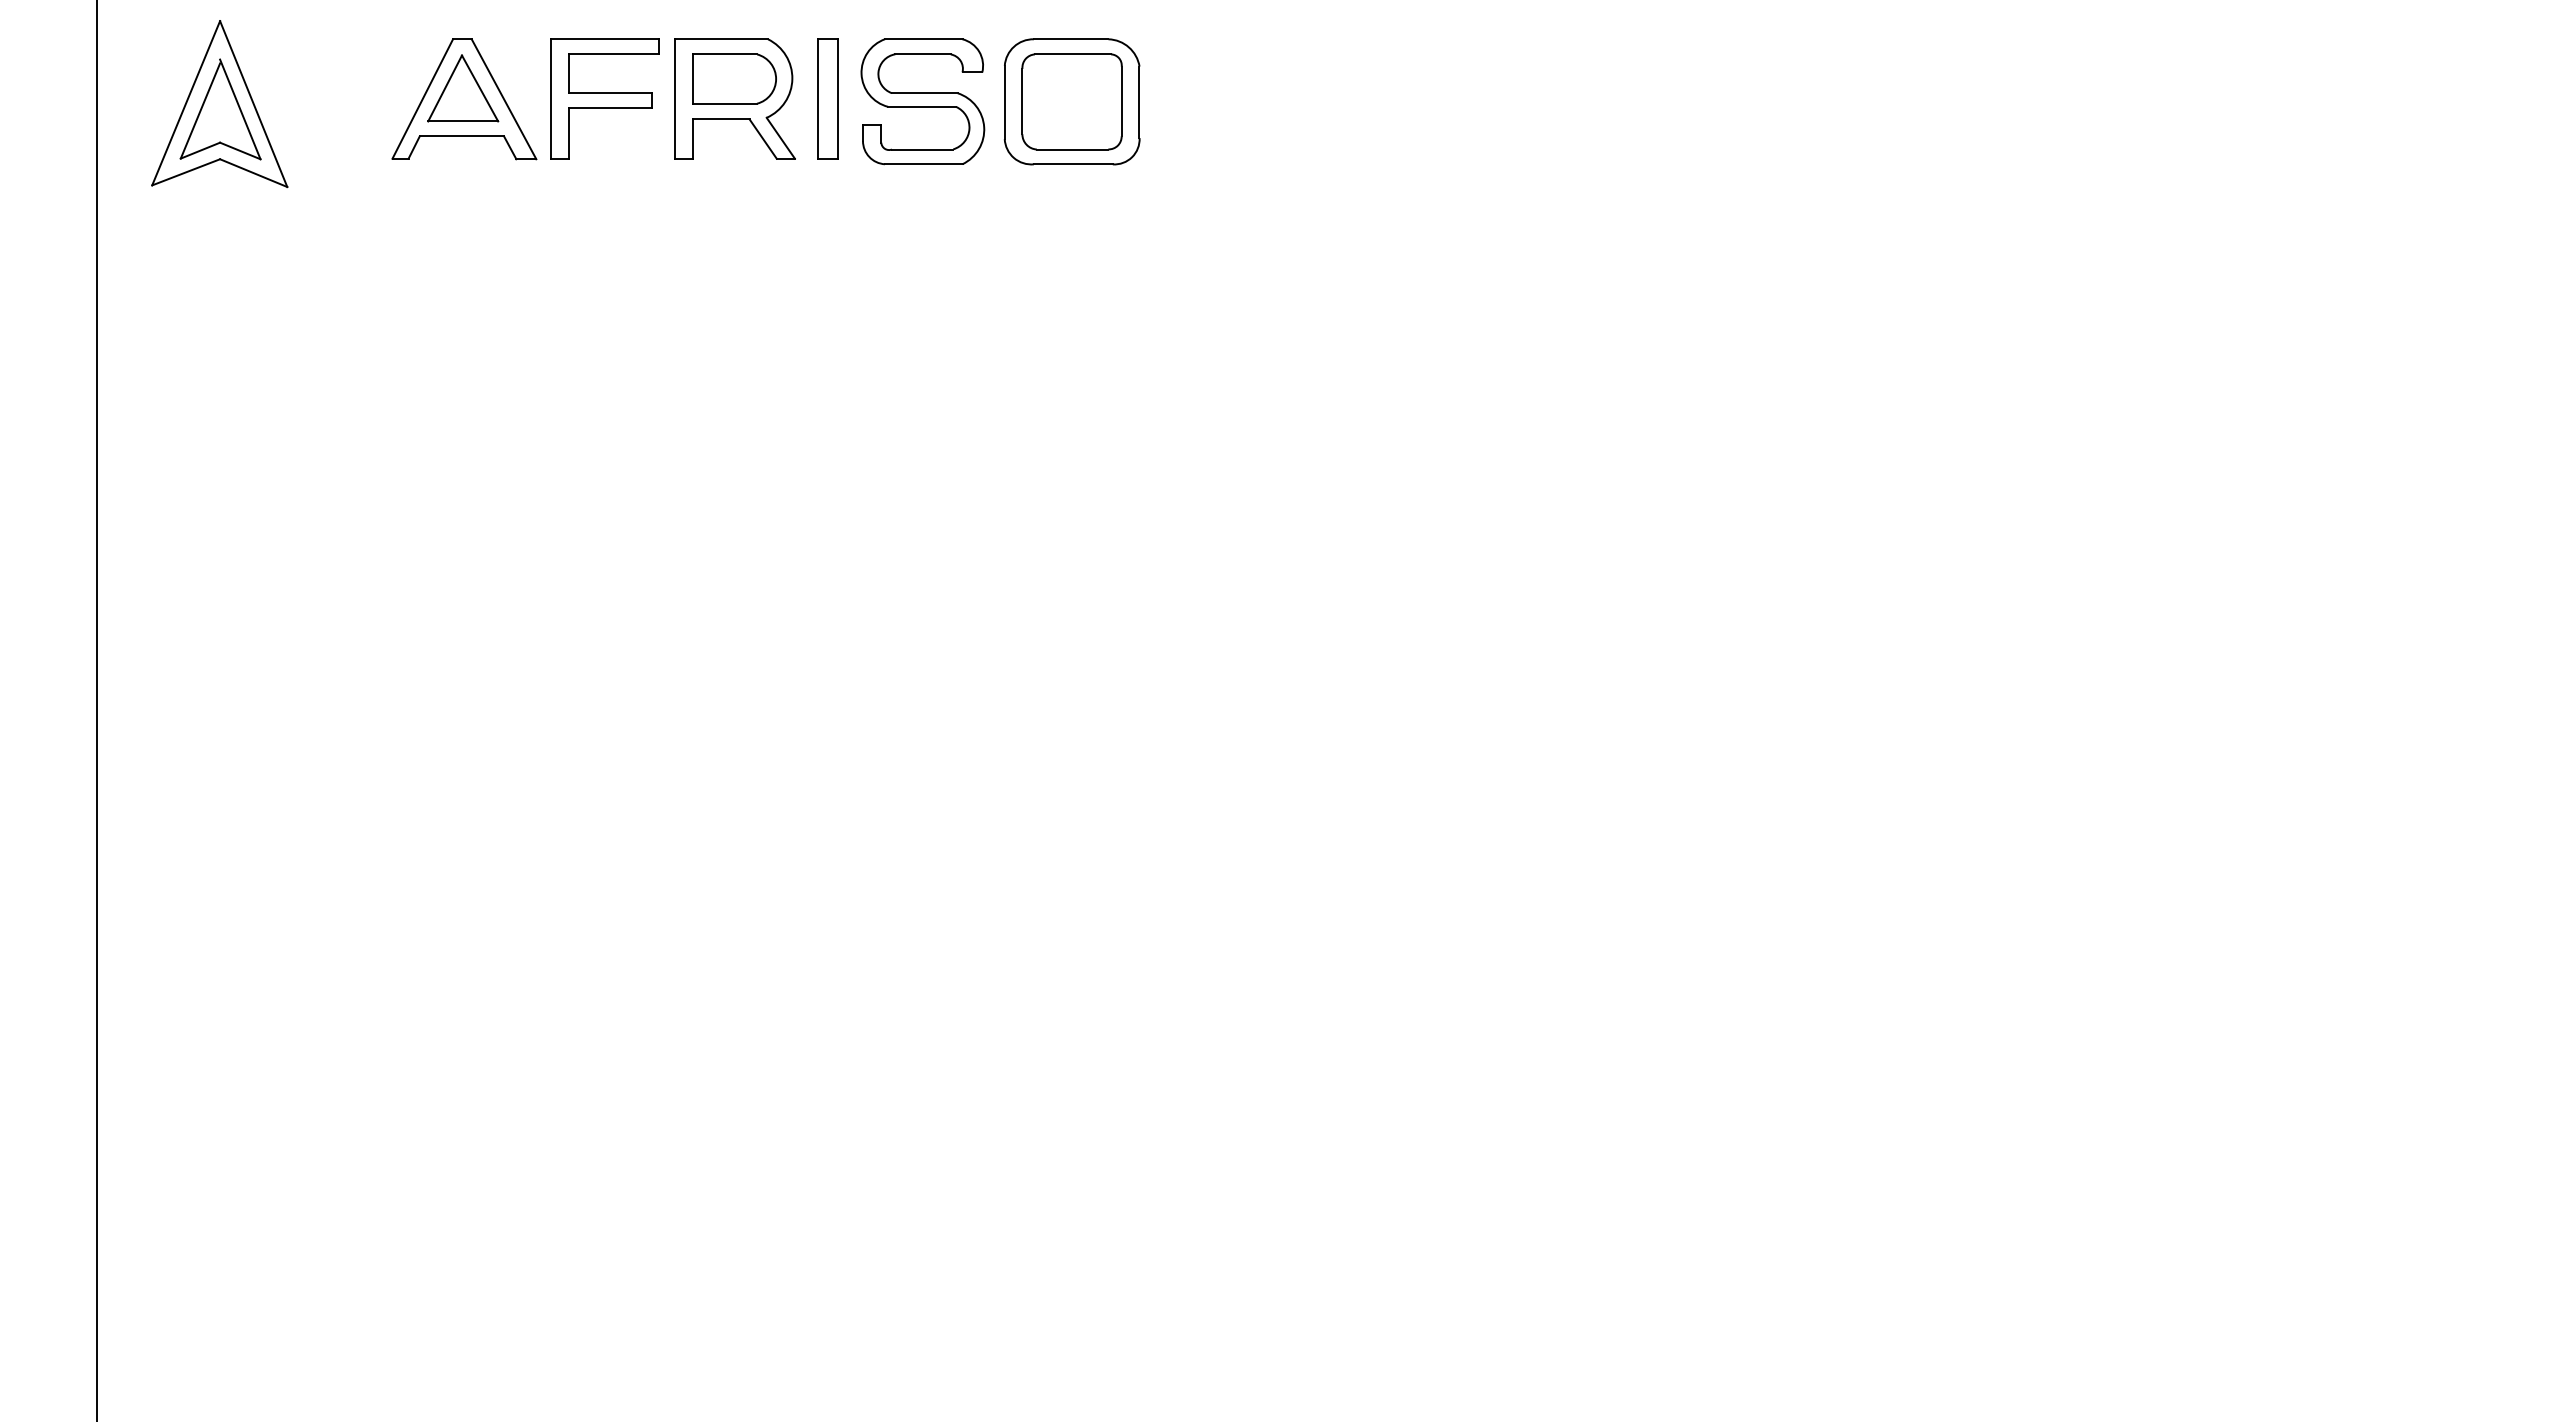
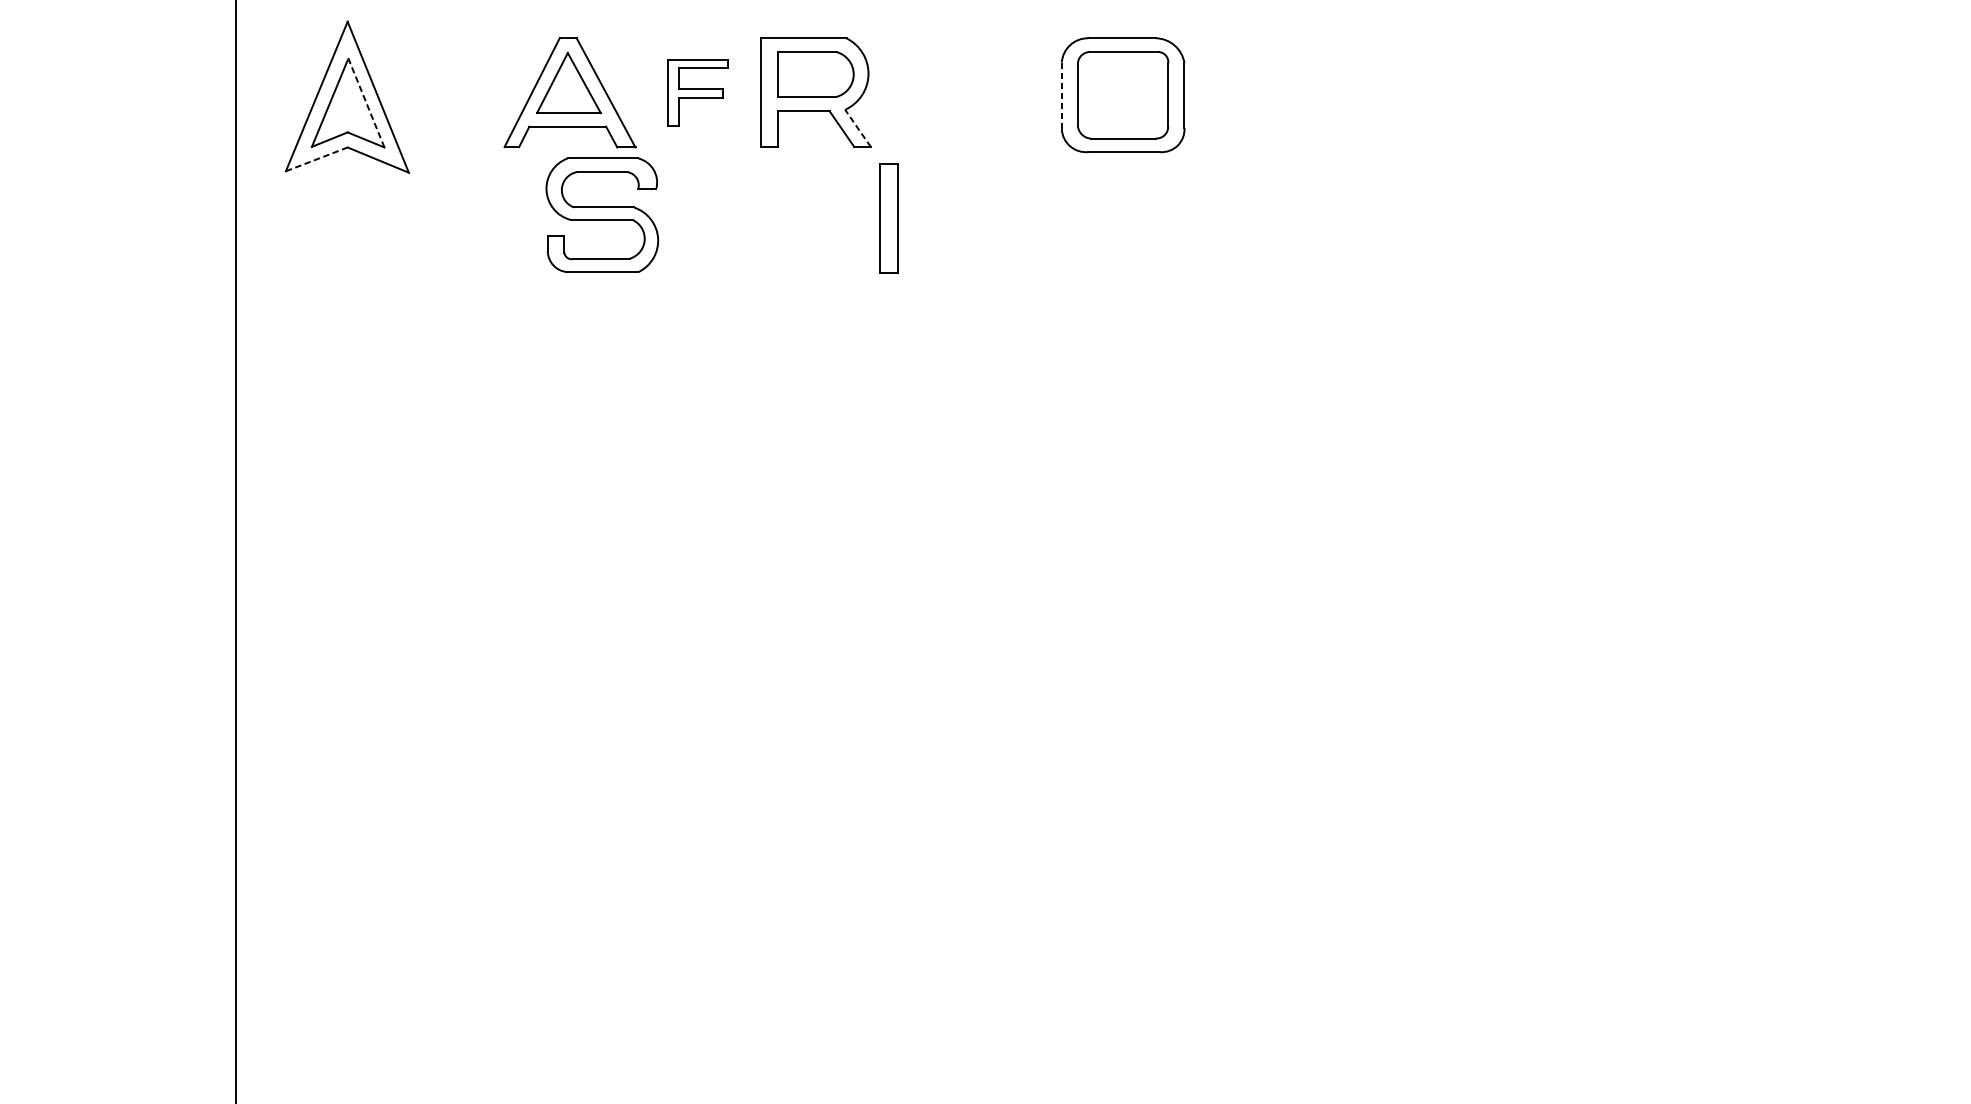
part: (604, 98) -> (697, 92), size x0.6
part: (827, 98) -> (888, 217), moved
part: (922, 101) -> (601, 215), moved
line: (1004, 102) -> (1061, 95), solid -> dashed
line: (240, 109) -> (366, 102), solid -> dashed
line: (780, 138) -> (857, 128), solid -> dashed
line: (186, 172) -> (317, 159), solid -> dashed

